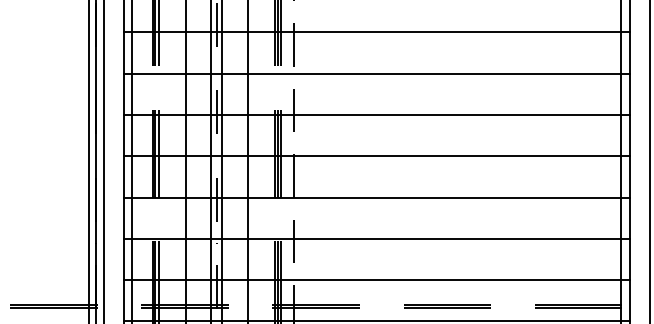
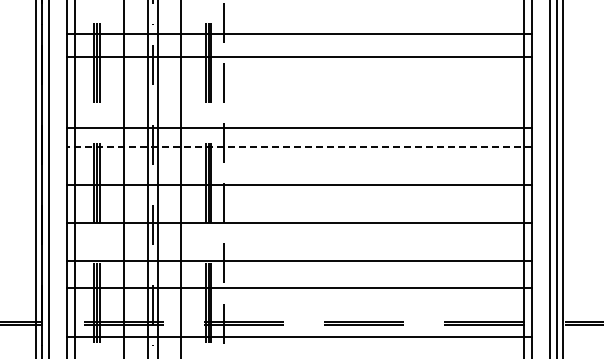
line: (376, 32) -> (299, 56), moved
line: (376, 73) -> (299, 128), moved
line: (376, 115) -> (299, 147), solid -> dashed
line: (376, 279) -> (299, 287), moved

